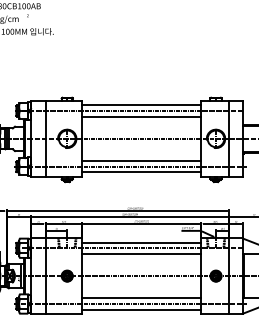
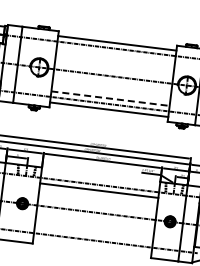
line: (141, 116) -> (115, 54), removed
line: (141, 161) -> (110, 98), solid -> dashed
line: (141, 242) -> (100, 179), removed
line: (141, 298) -> (93, 234), removed
line: (141, 309) -> (92, 245), removed

